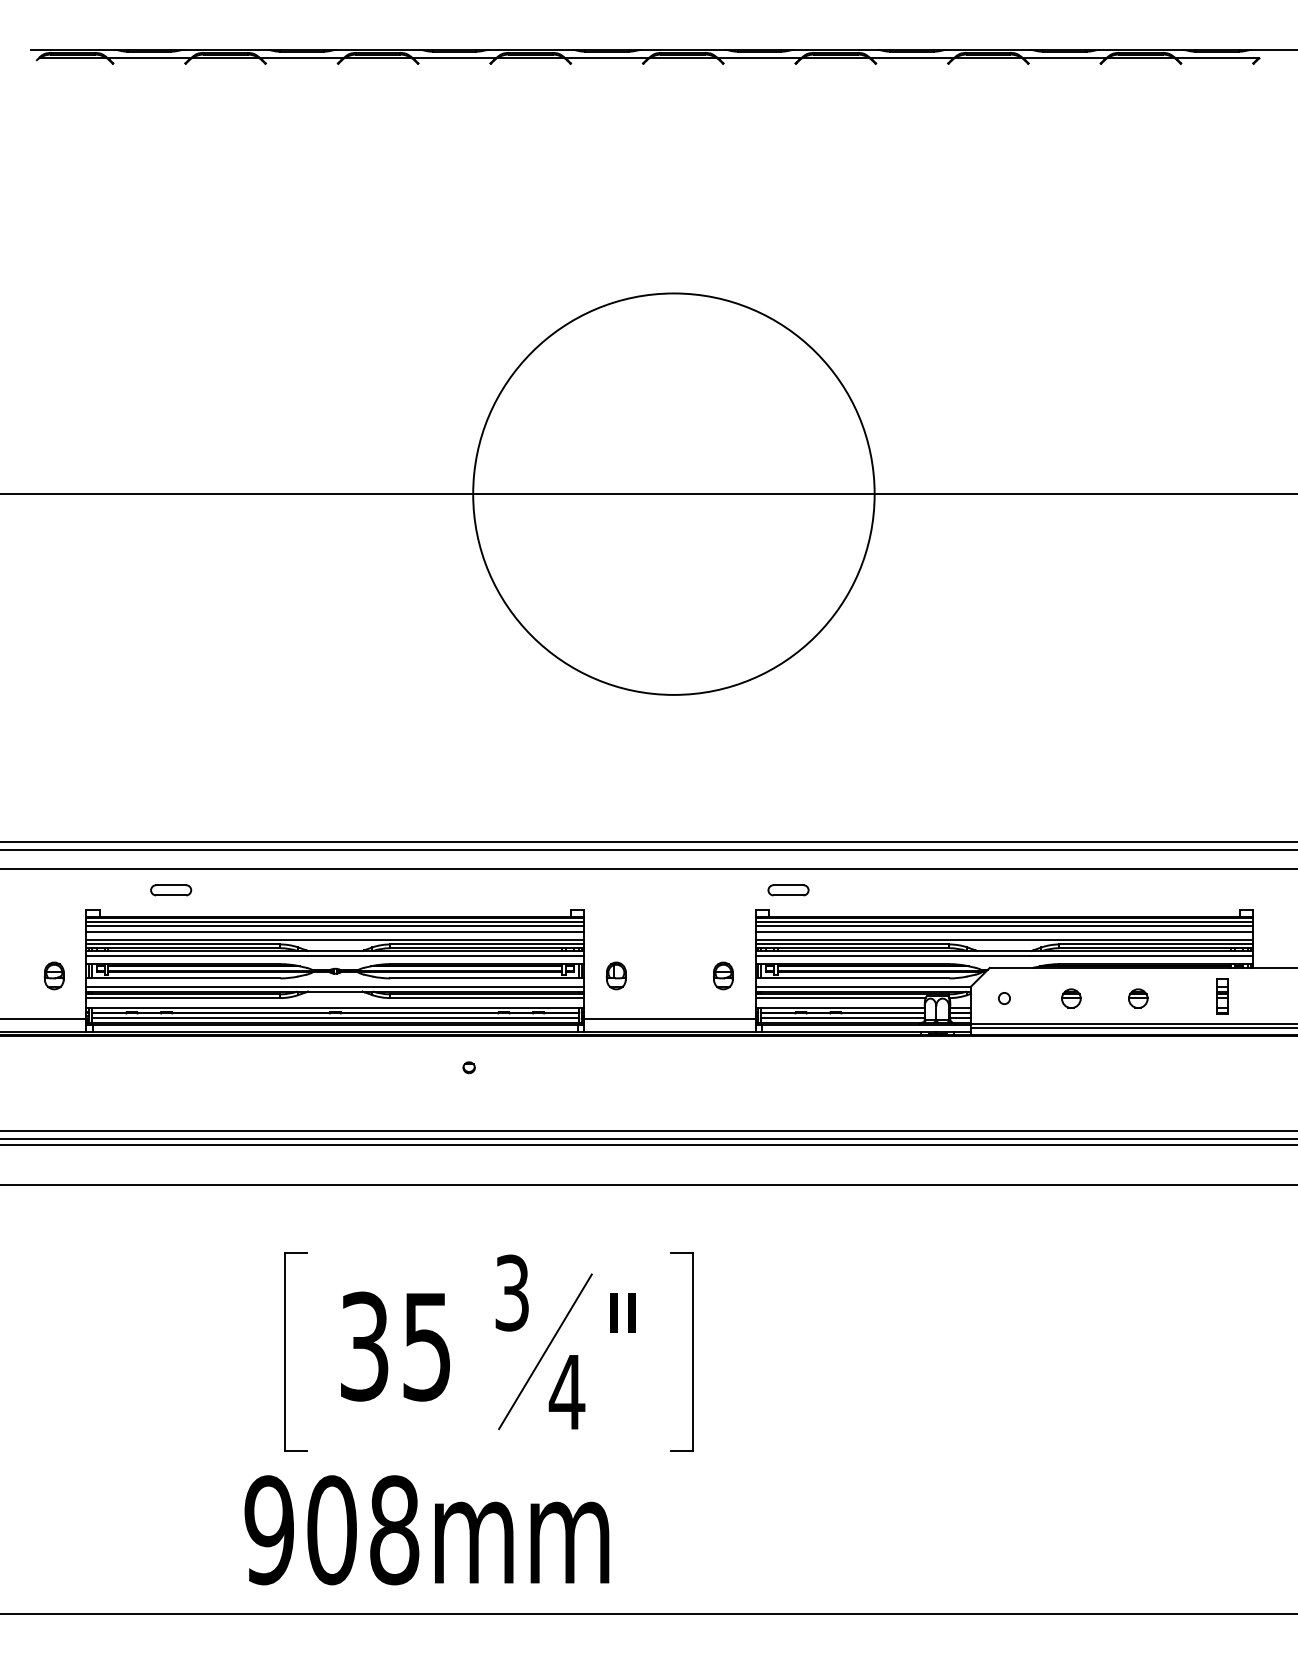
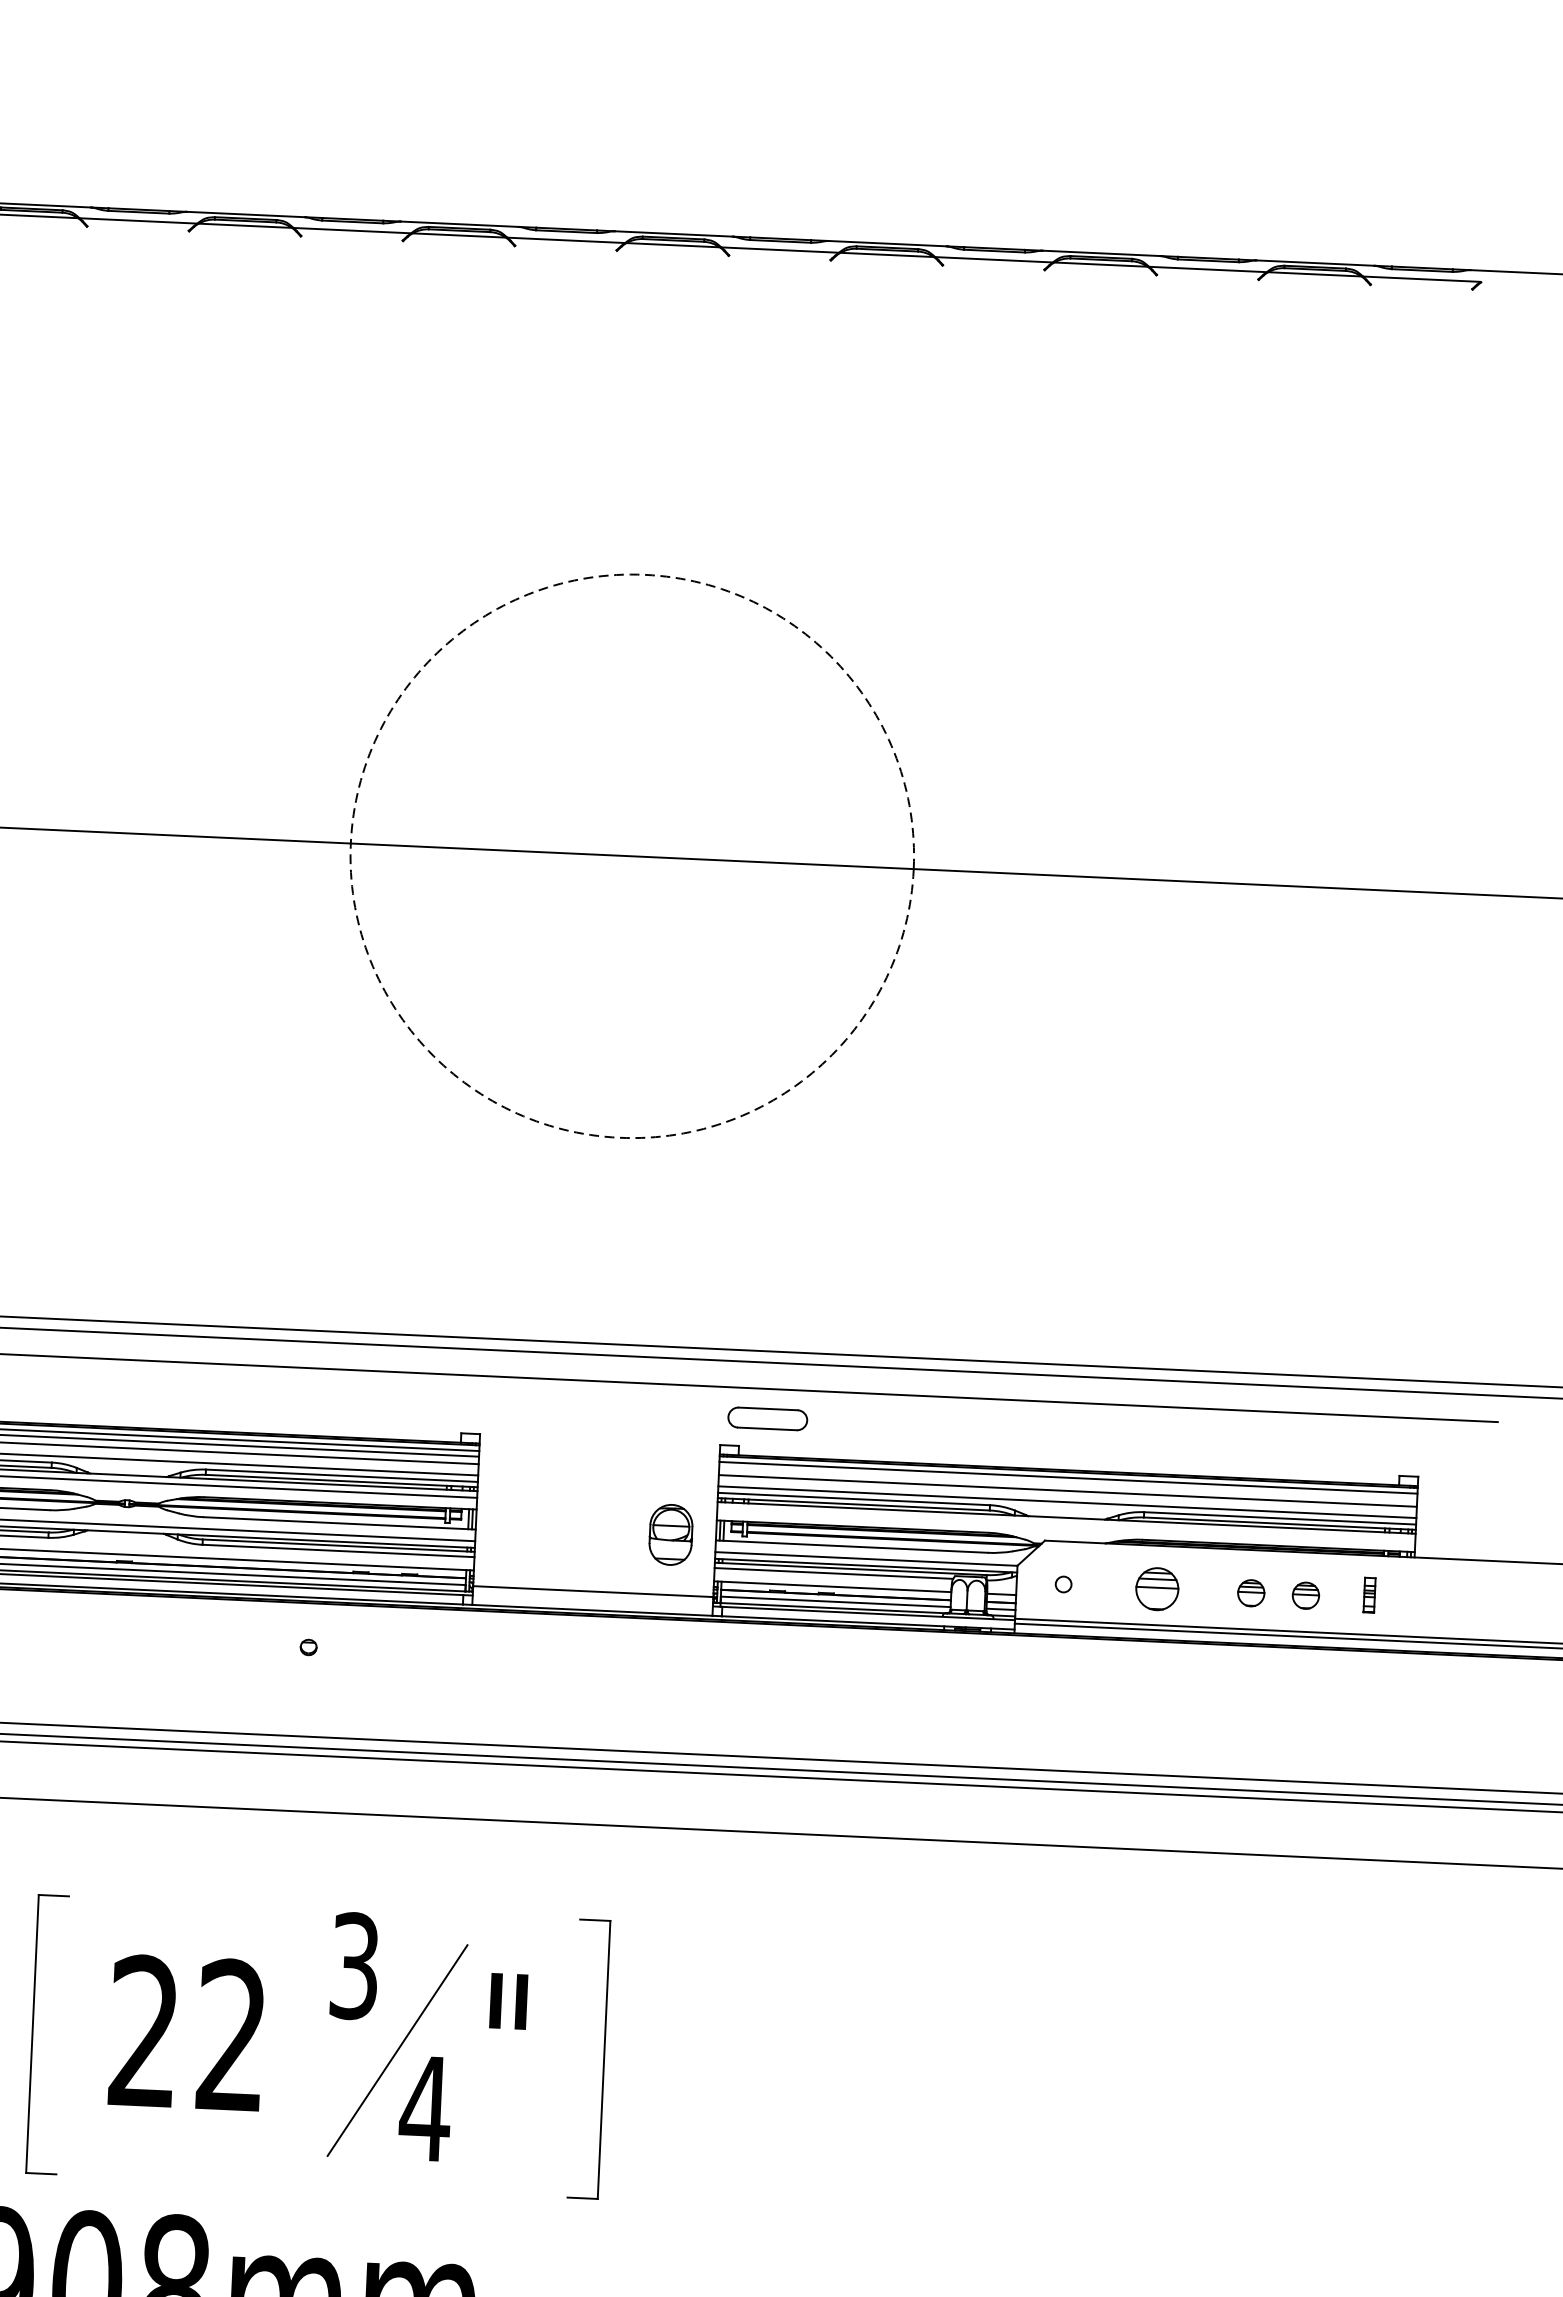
circle: (673, 493) -> (631, 855), solid -> dashed
part: (788, 890) -> (767, 1419), size x1.4
line: (1004, 926) -> (1068, 1483), removed
line: (1004, 955) -> (1066, 1524), removed
part: (615, 975) -> (519, 1527), removed
part: (723, 975) -> (671, 1534), size x1.6
part: (1222, 996) -> (1369, 1595), size x0.7
part: (1071, 998) -> (1157, 1588), size x1.6
part: (1177, 998) -> (1306, 1595), added
text: (394, 1346) -> (186, 2033), 35 -> 22

